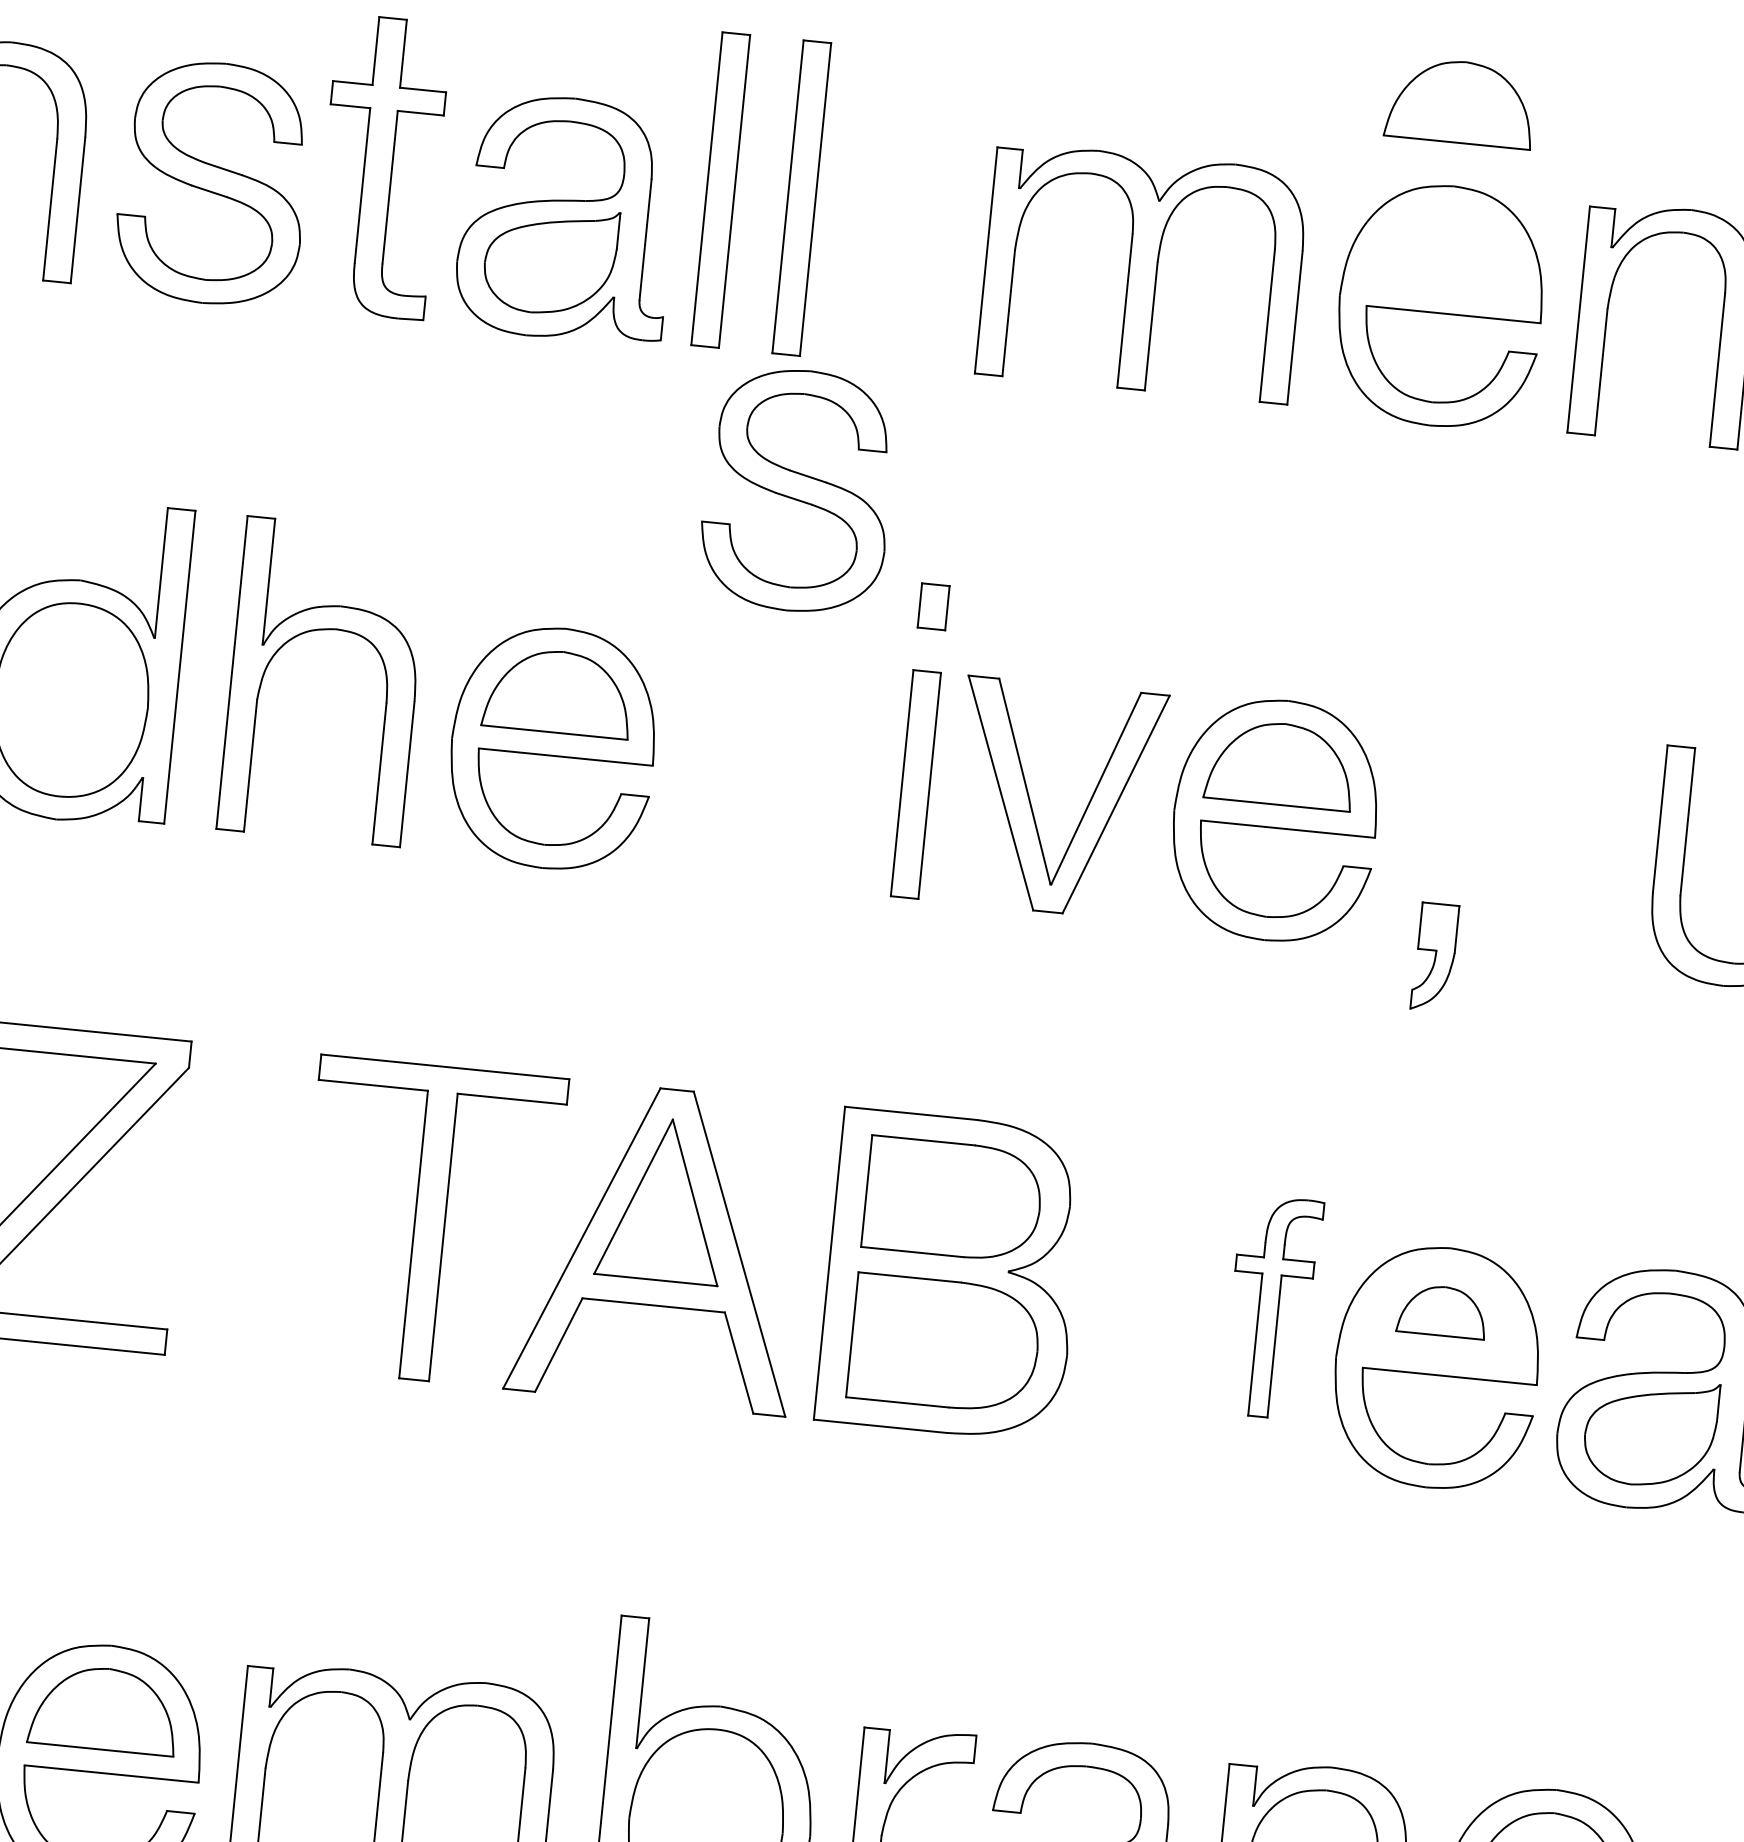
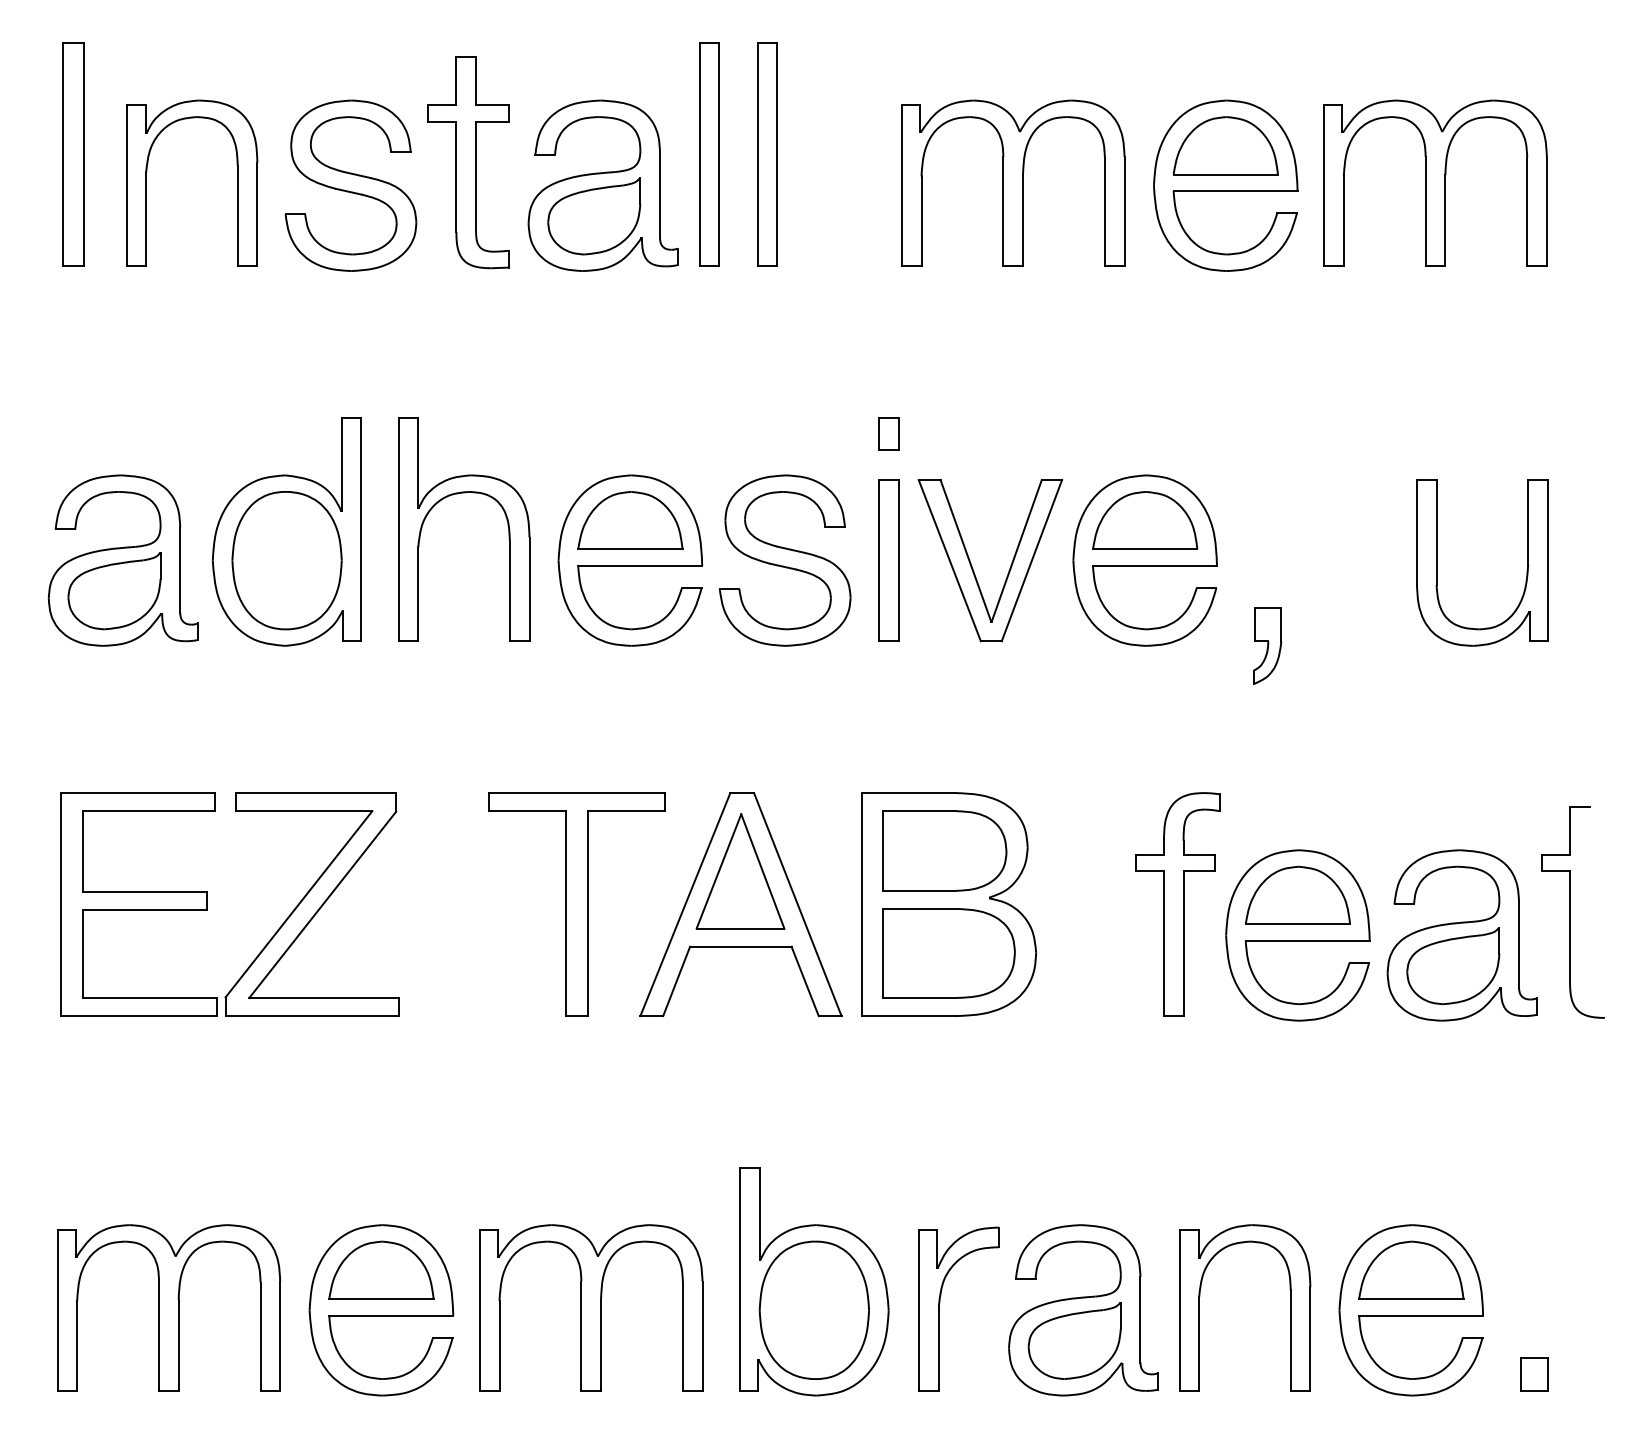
part: (1460, 101) -> (1225, 145), moved
part: (798, 490) -> (785, 560), moved
part: (1272, 1307) -> (1177, 904), size x1.43
part: (1441, 1310) -> (1297, 894), size x1.67

